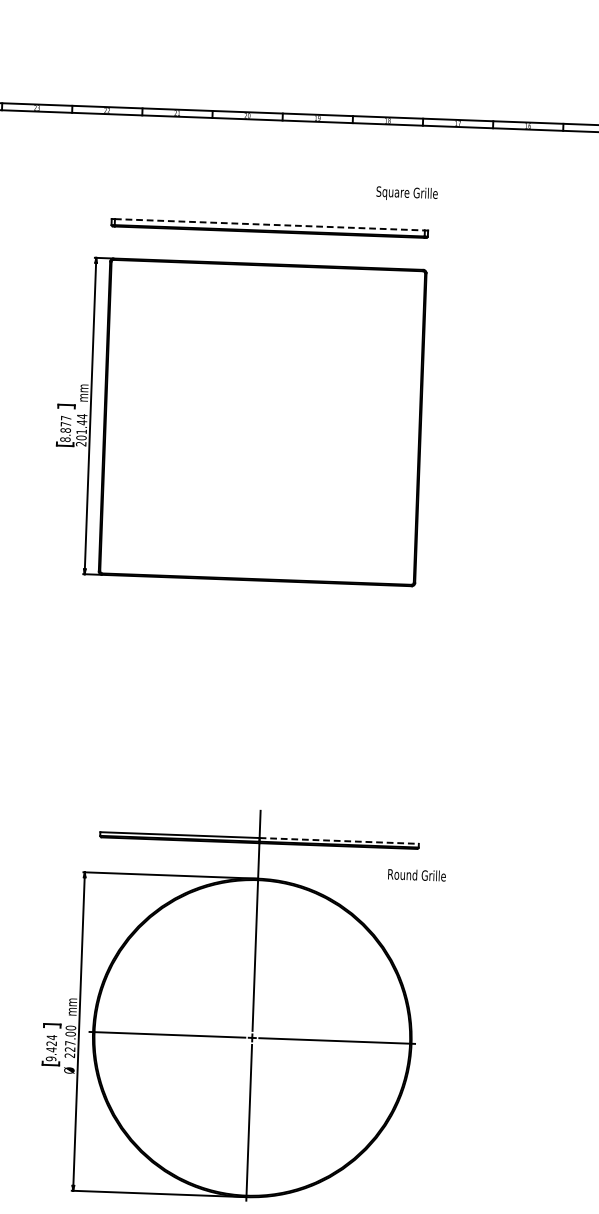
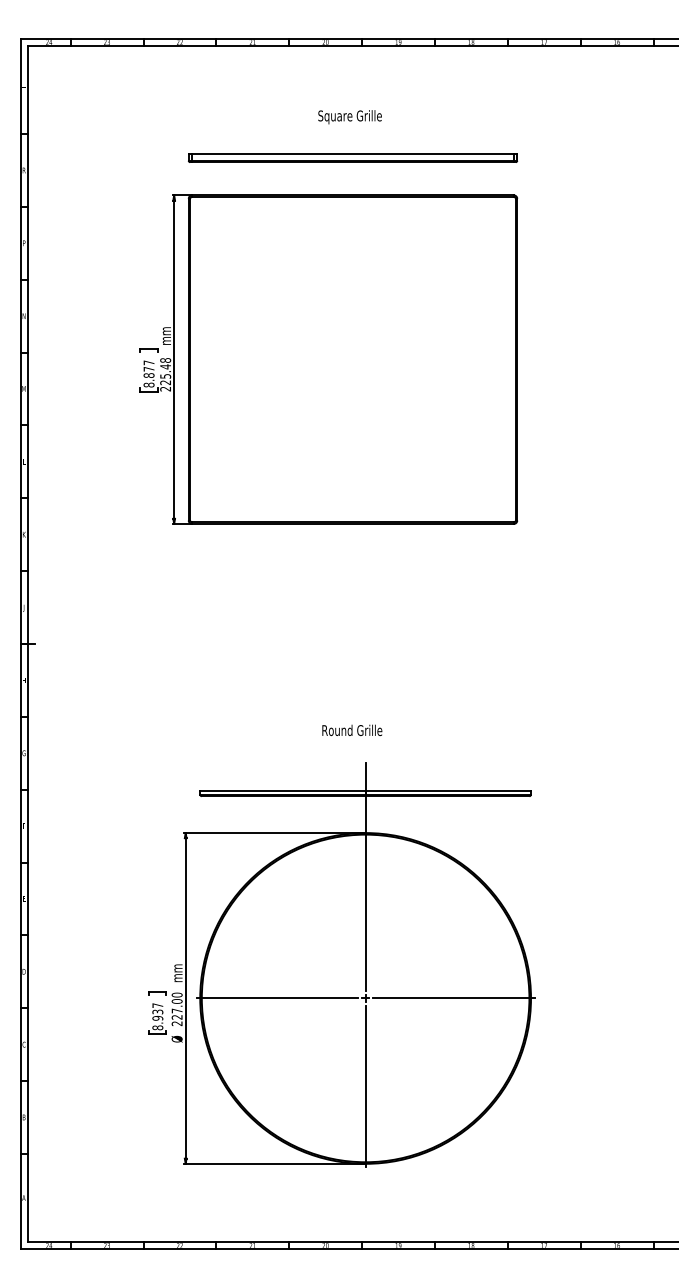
text: (406, 194) -> (349, 117), moved
line: (270, 224) -> (353, 154), dashed -> solid
text: (81, 427) -> (165, 371), 201.44 -> 225.48
line: (339, 840) -> (448, 790), dashed -> solid
text: (417, 874) -> (352, 729), moved
text: (51, 1047) -> (157, 1016), 9.424 -> 8.937

